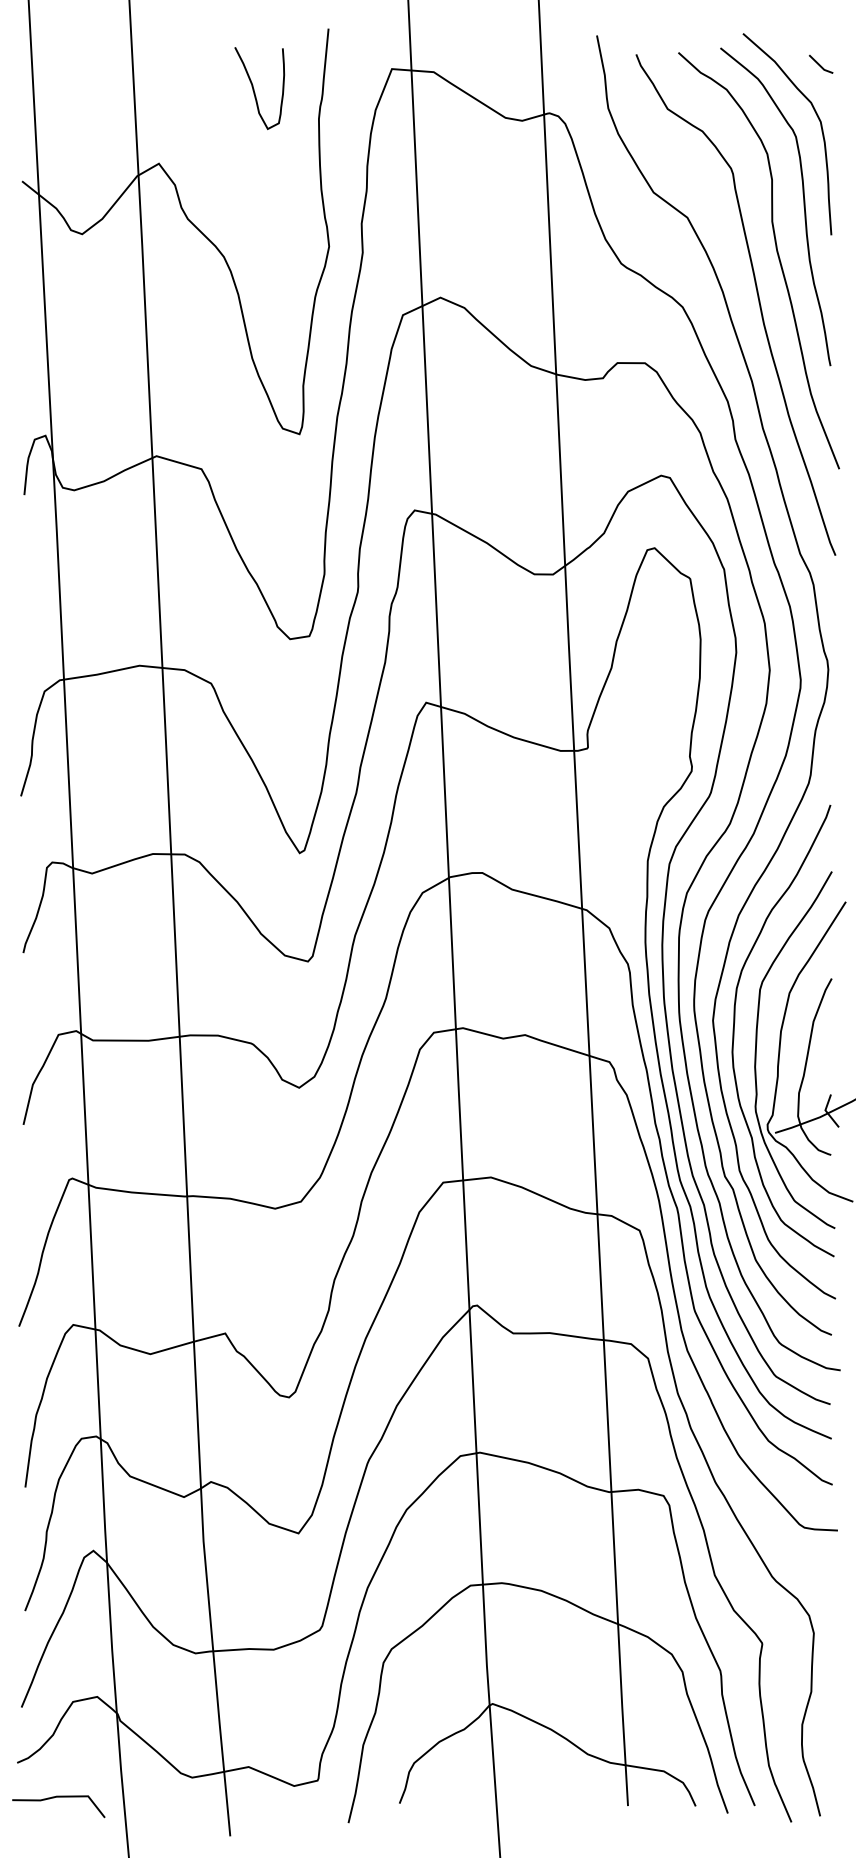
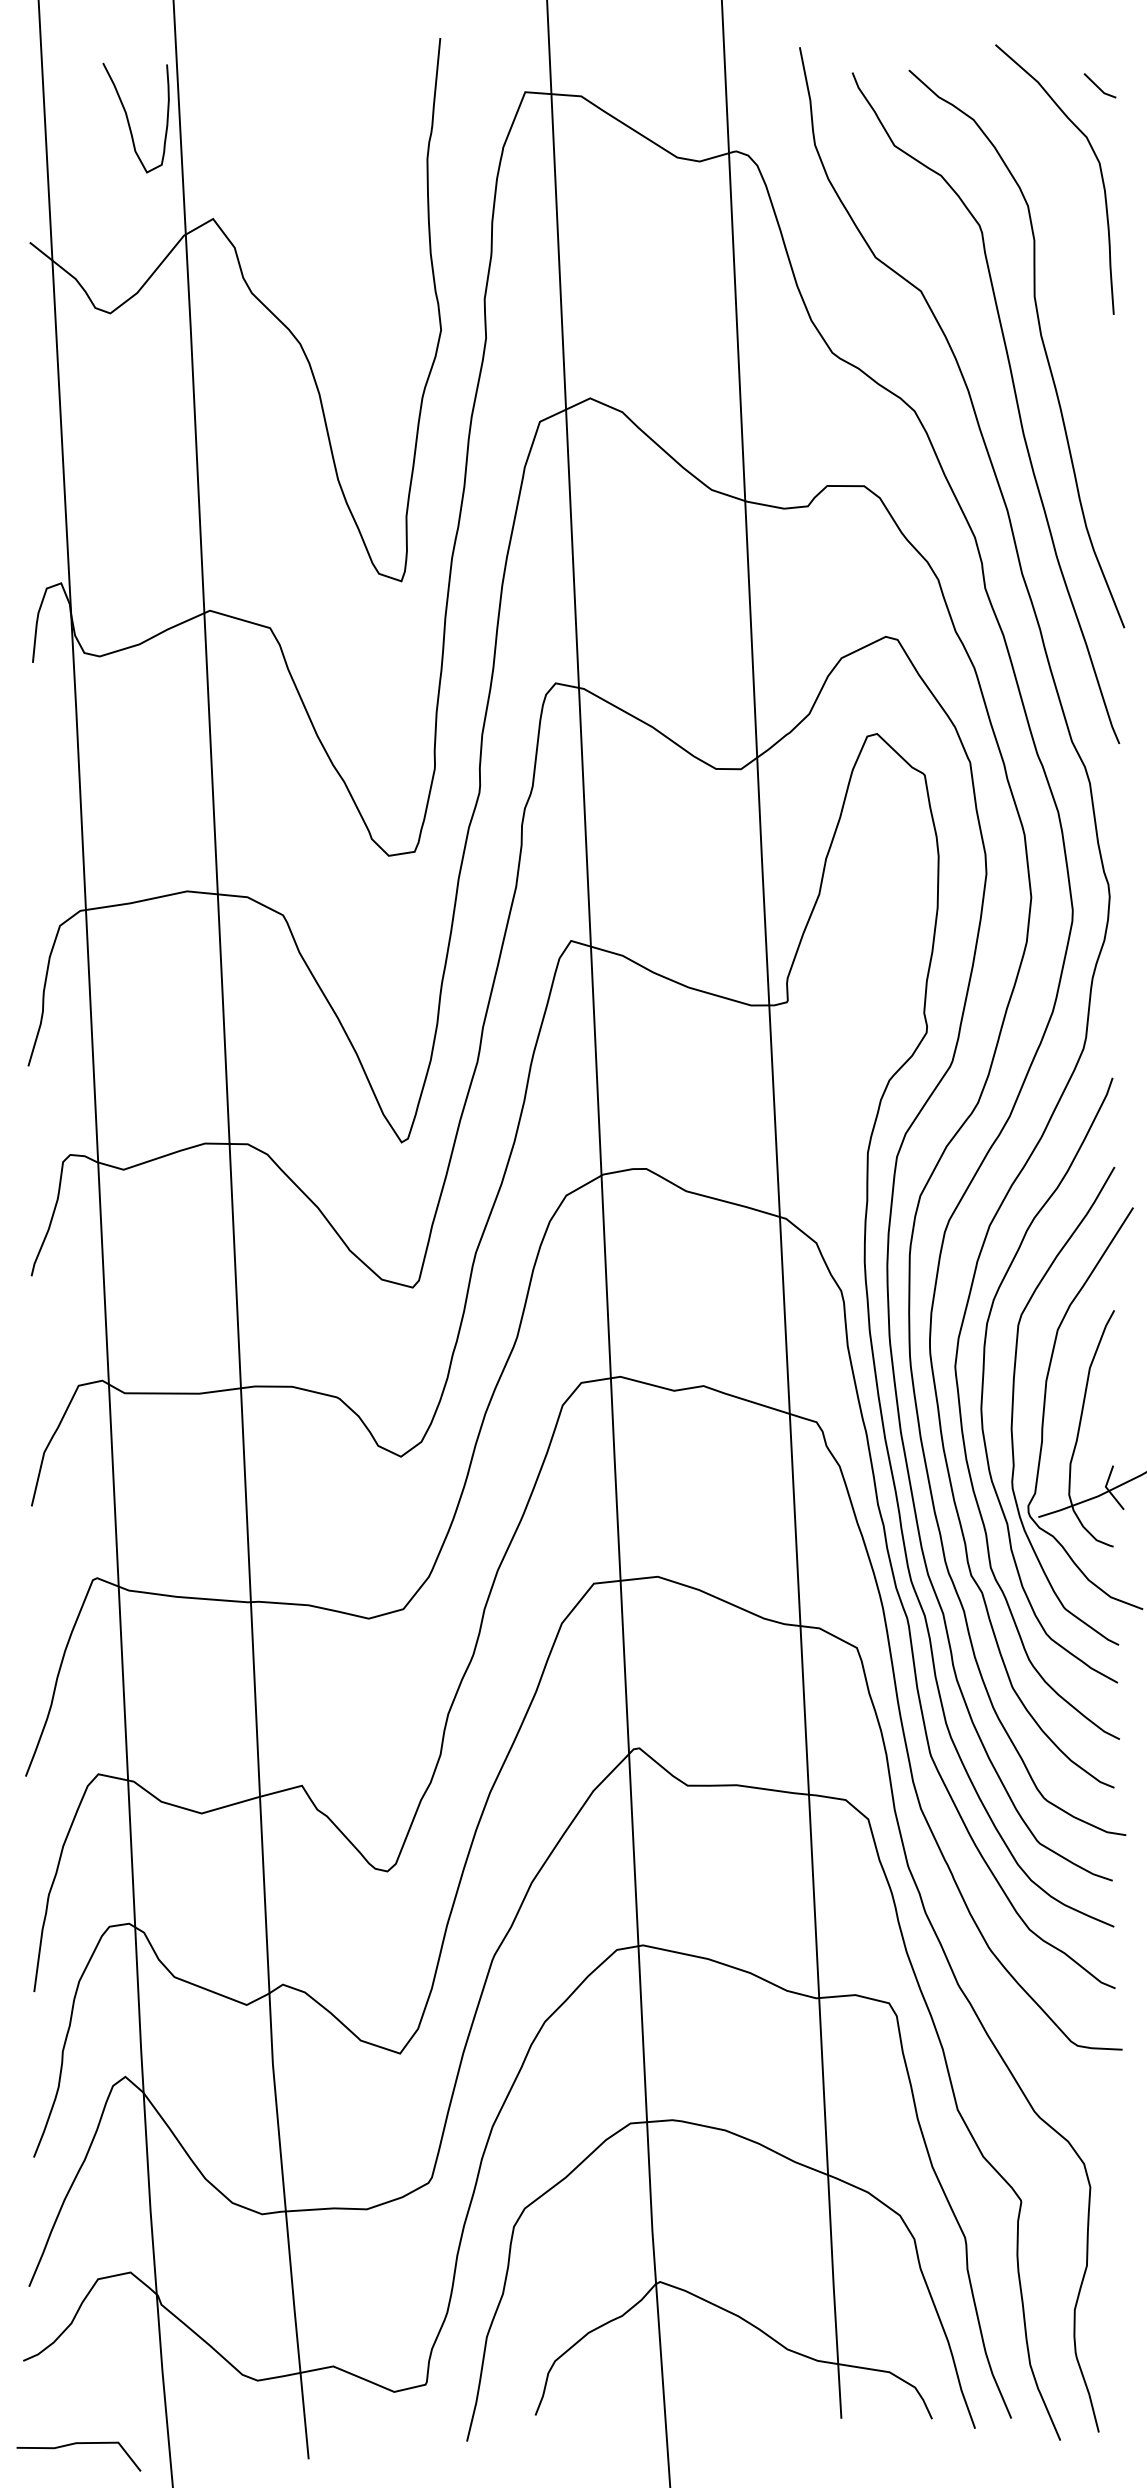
curve: (254, 88) -> (128, 118), moved
curve: (803, 203) -> (1076, 272), removed
line: (57, 1797) -> (77, 2444), moved

